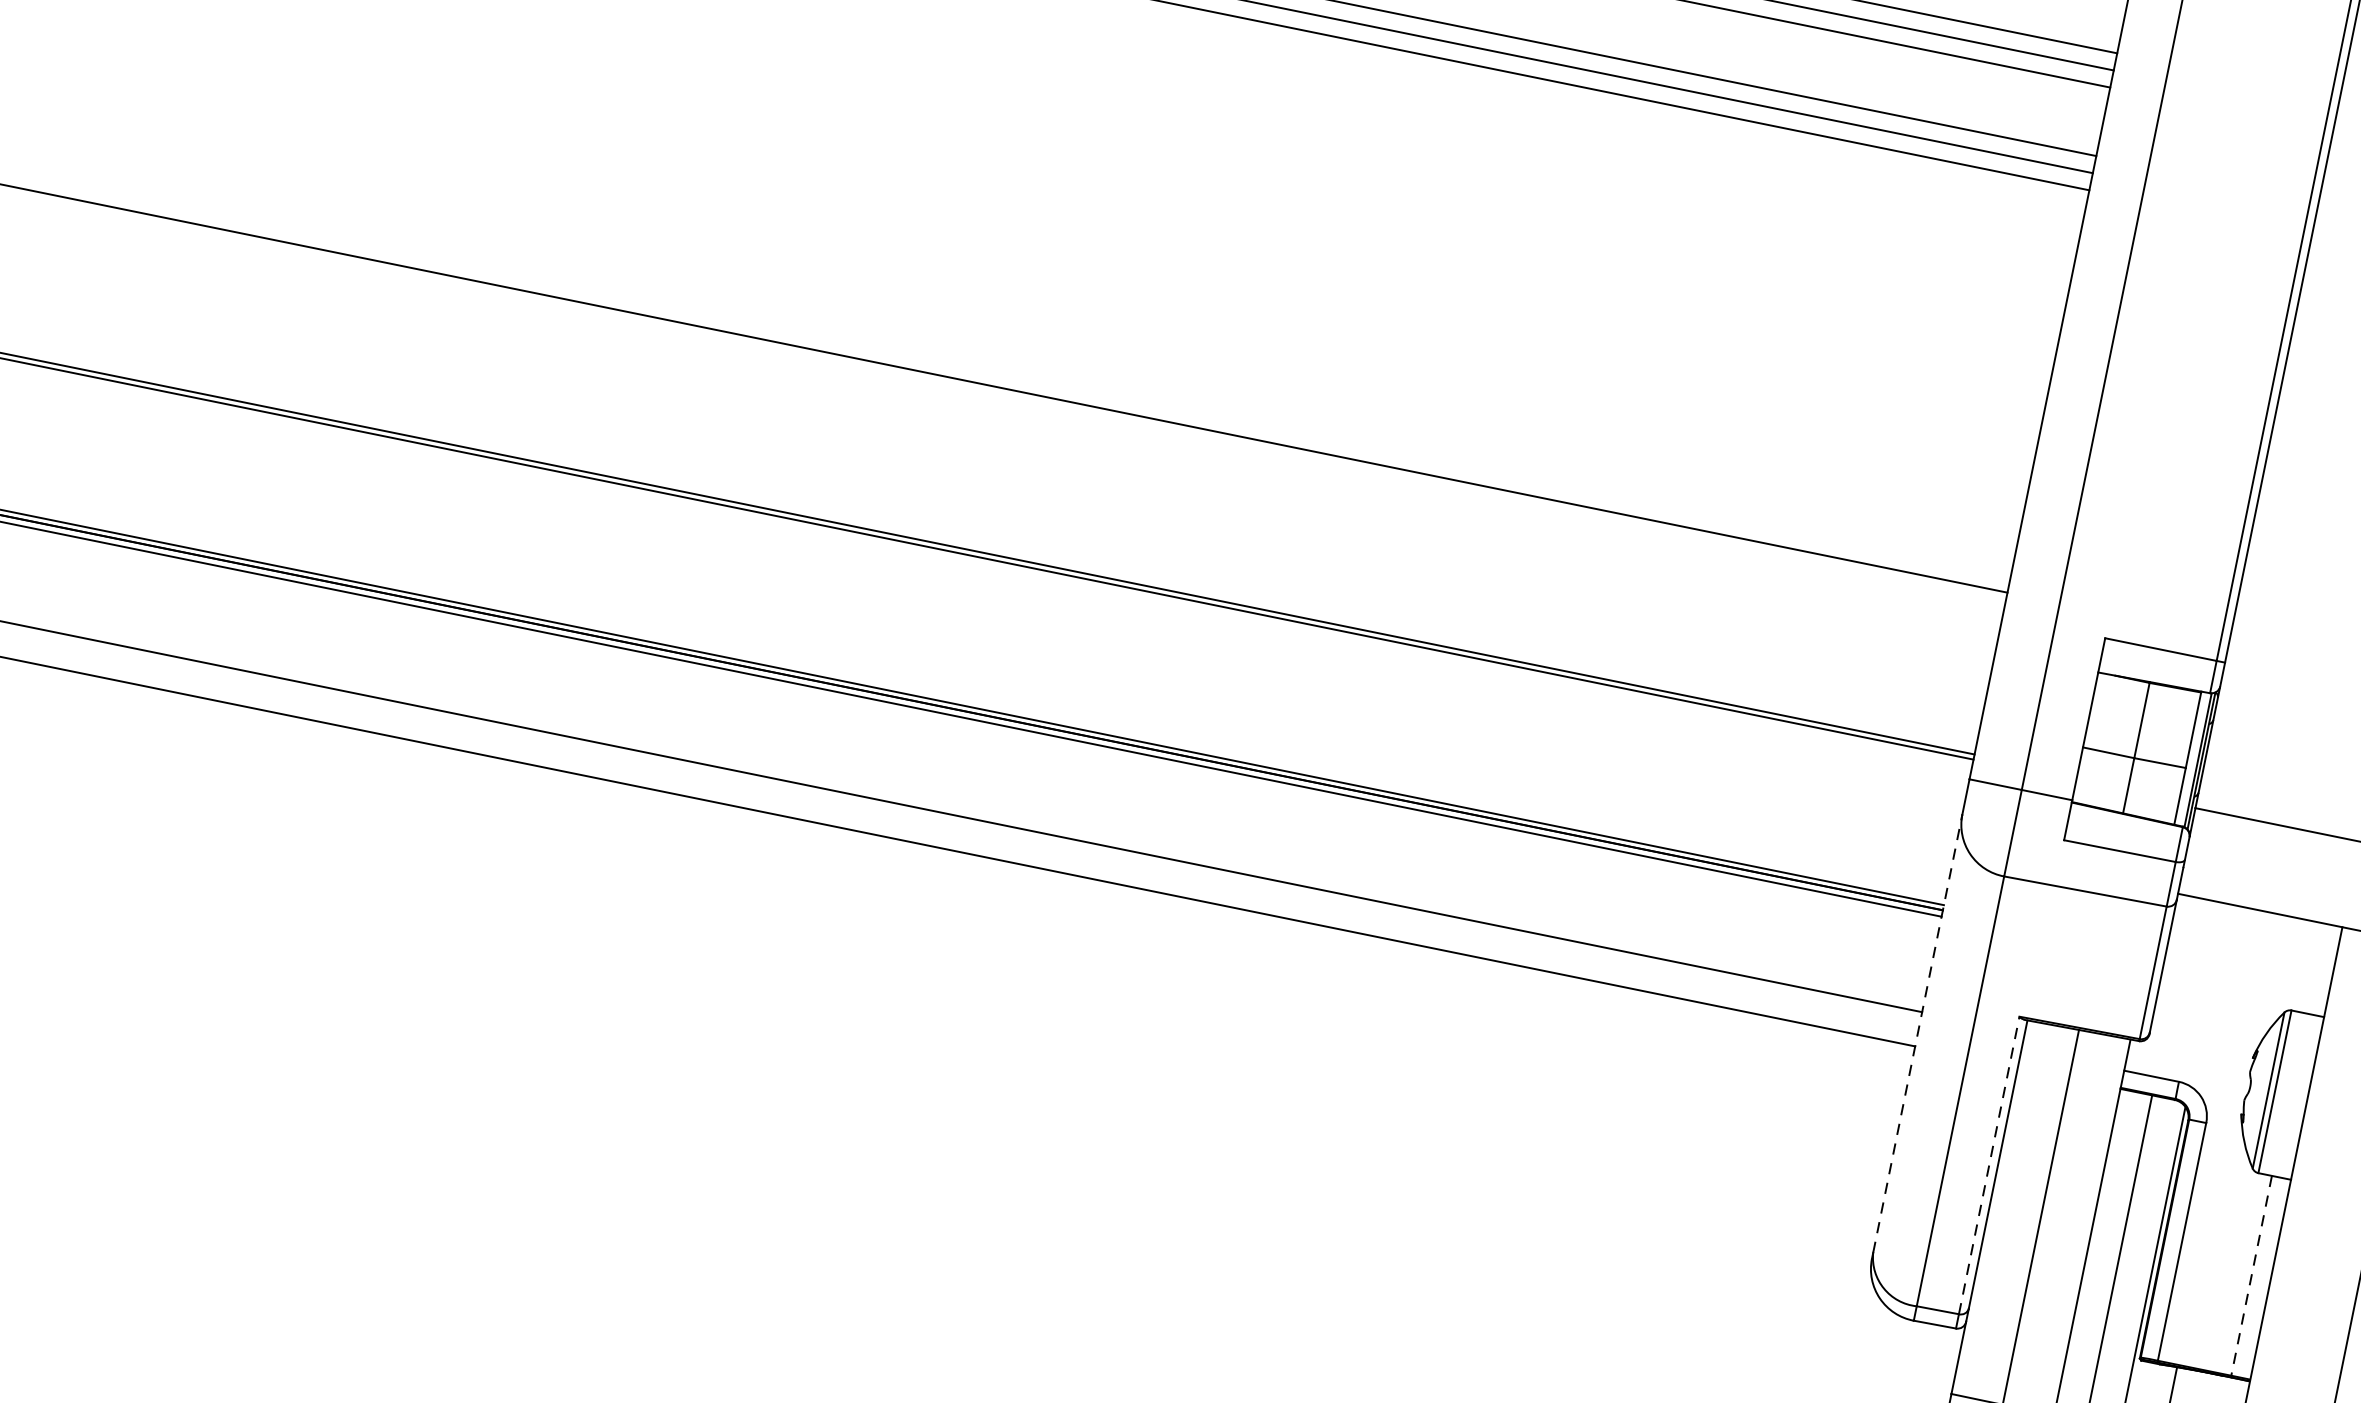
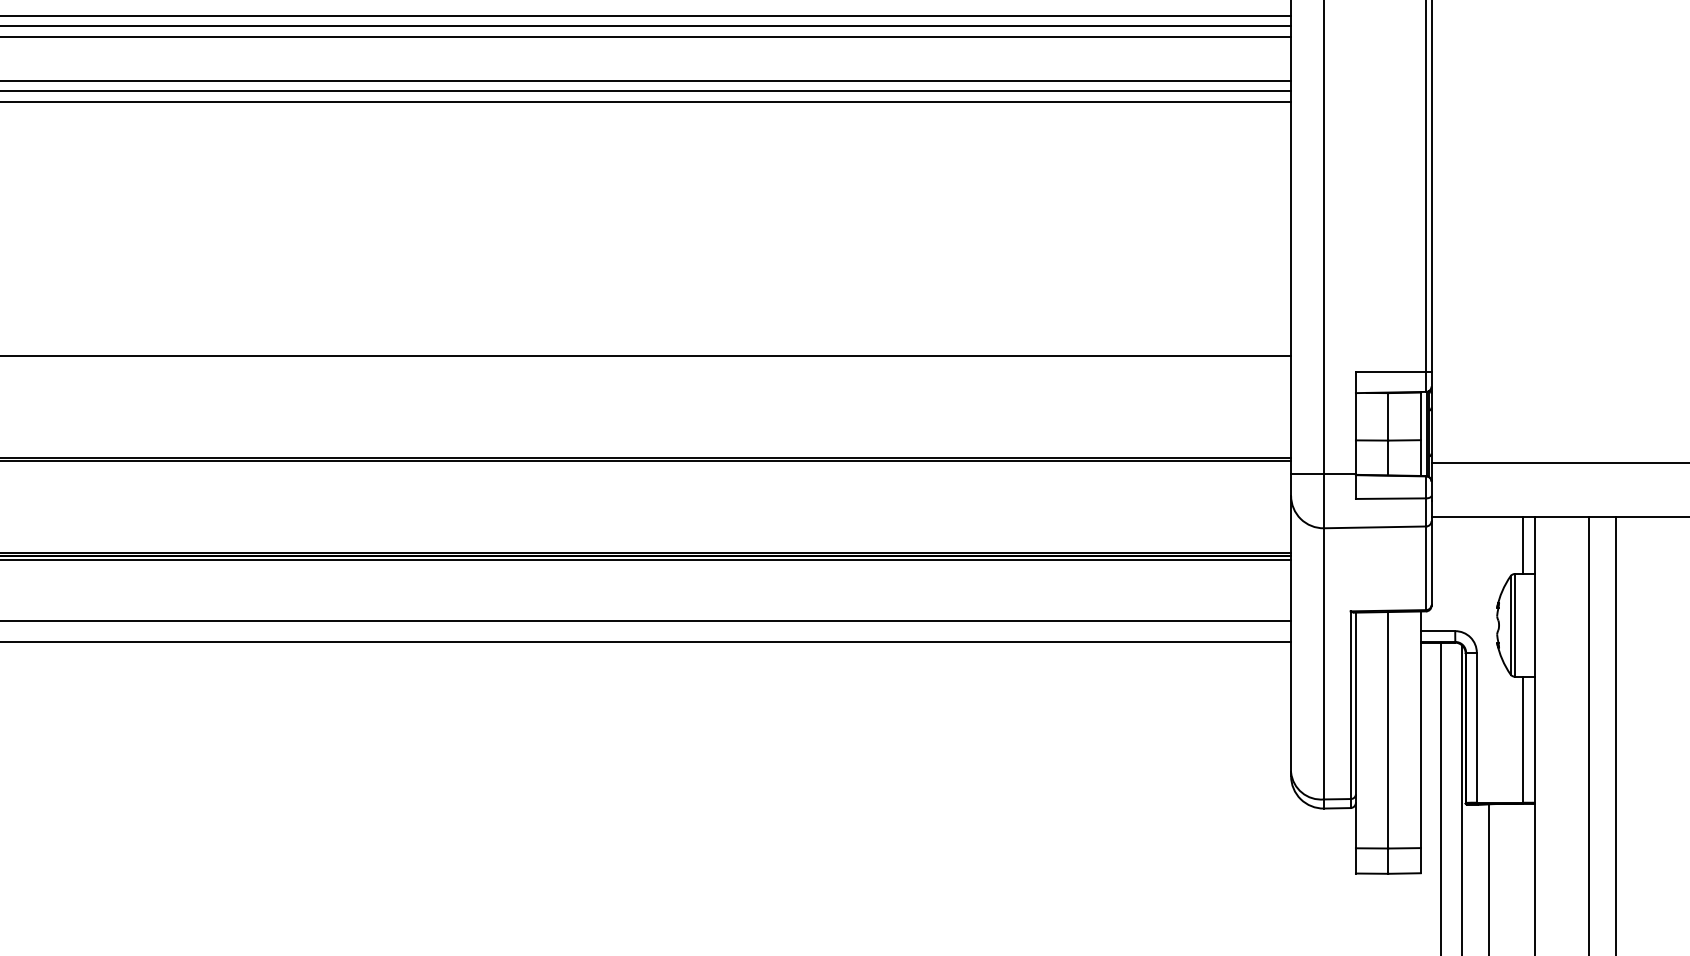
line: (2314, 968) -> (1523, 545), added
line: (1918, 1032) -> (1291, 633), dashed -> solid
line: (1988, 1165) -> (1350, 705), dashed -> solid
line: (2251, 1277) -> (1523, 740), dashed -> solid

